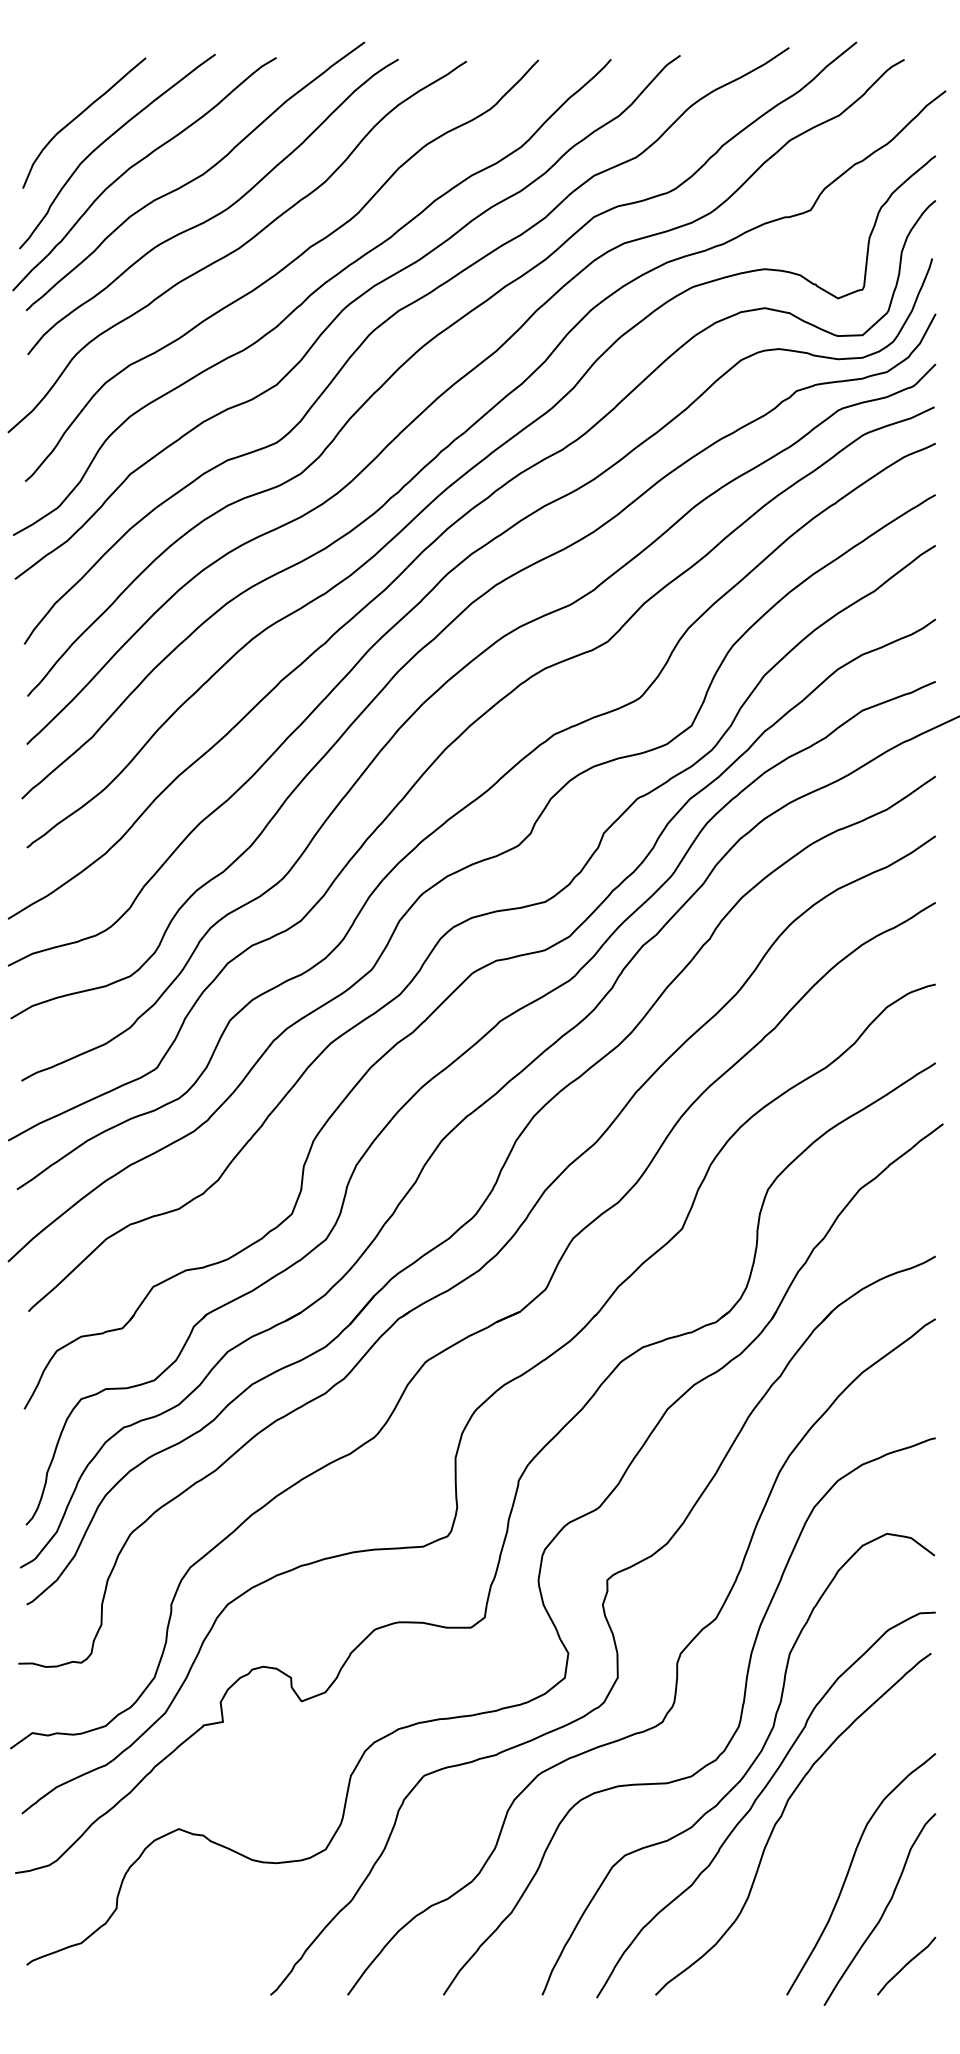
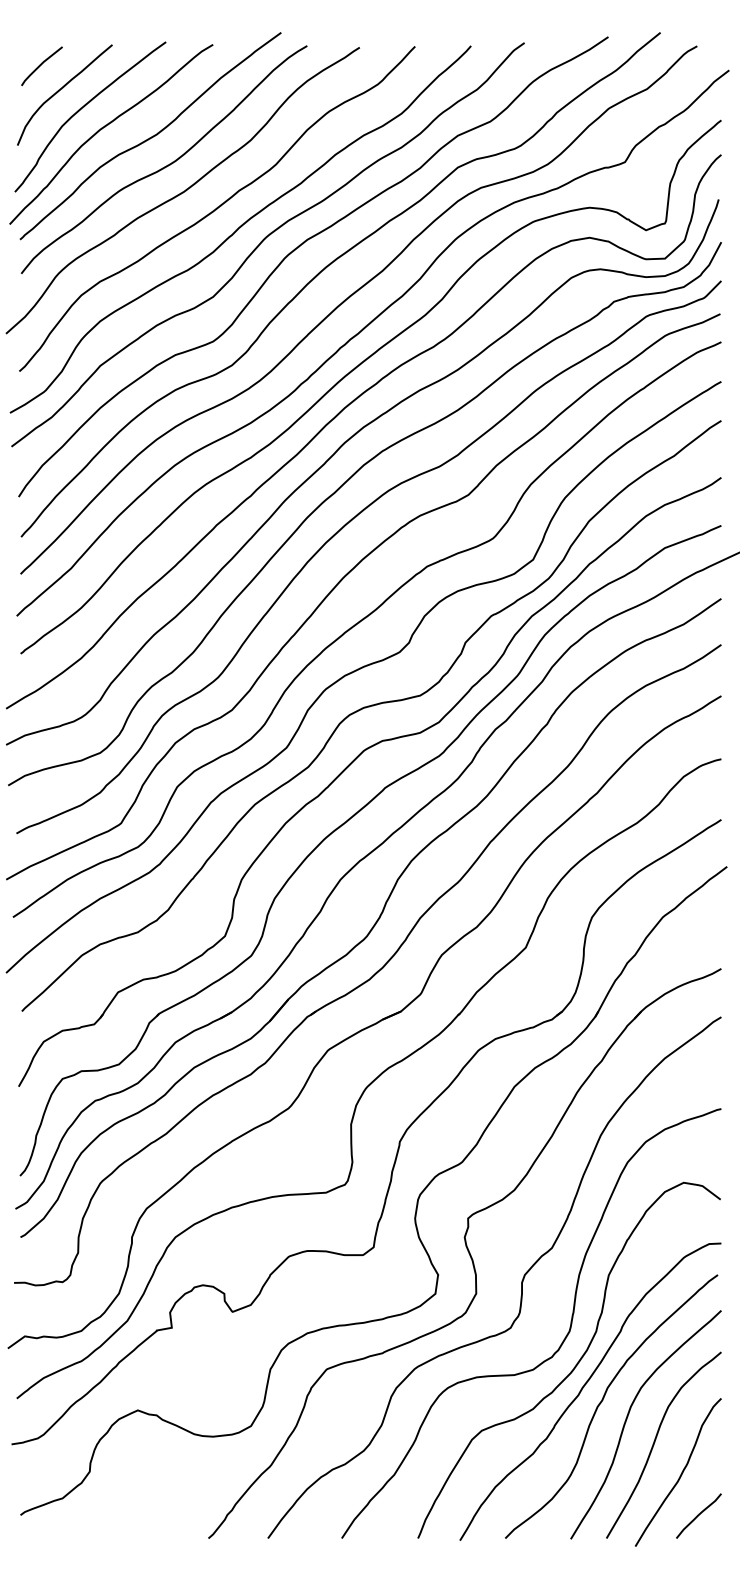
line: (53, 84) -> (41, 65), added
curve: (814, 1838) -> (627, 1417), added

